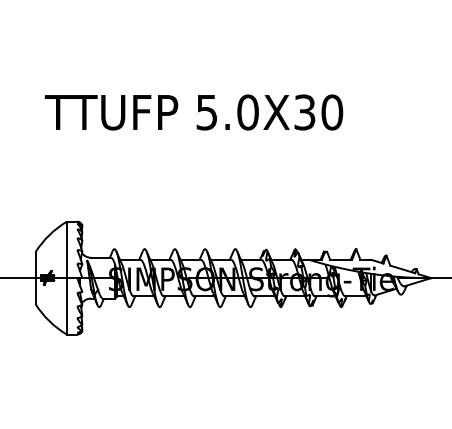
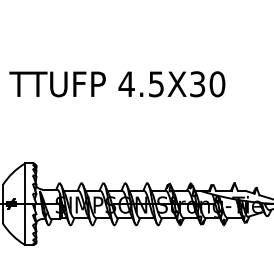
text: (226, 112) -> (140, 84), 5.0X30 -> 4.5X30

